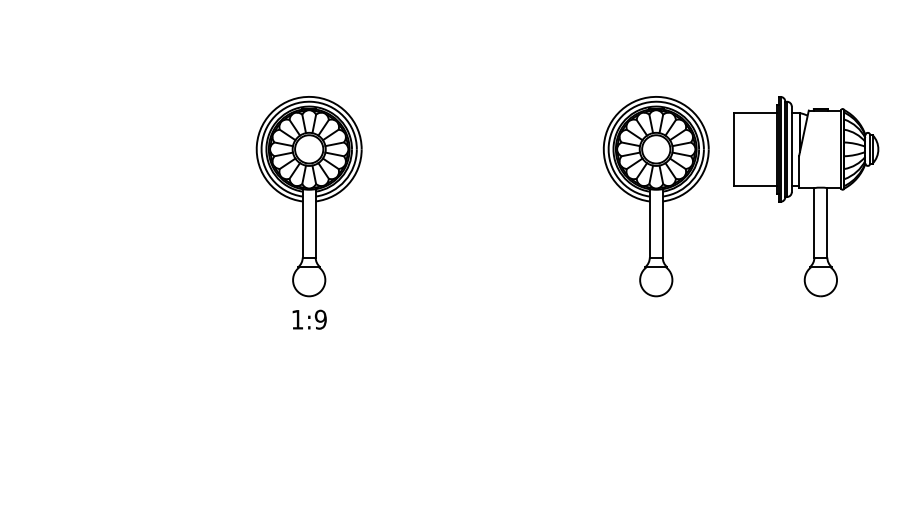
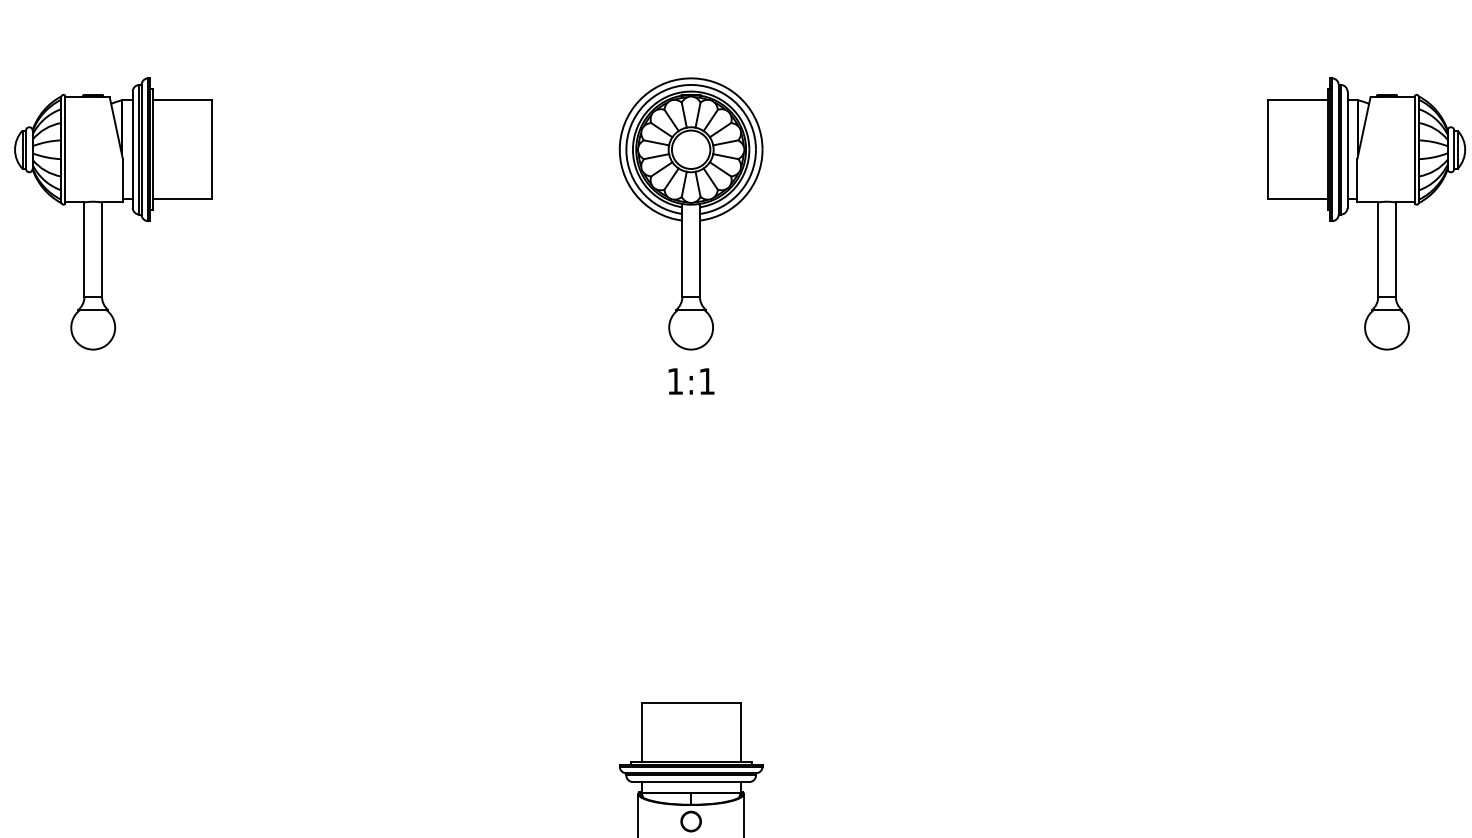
part: (655, 196) -> (1162, 213), removed
text: (320, 319) -> (706, 381), 1:9 -> 1:1

